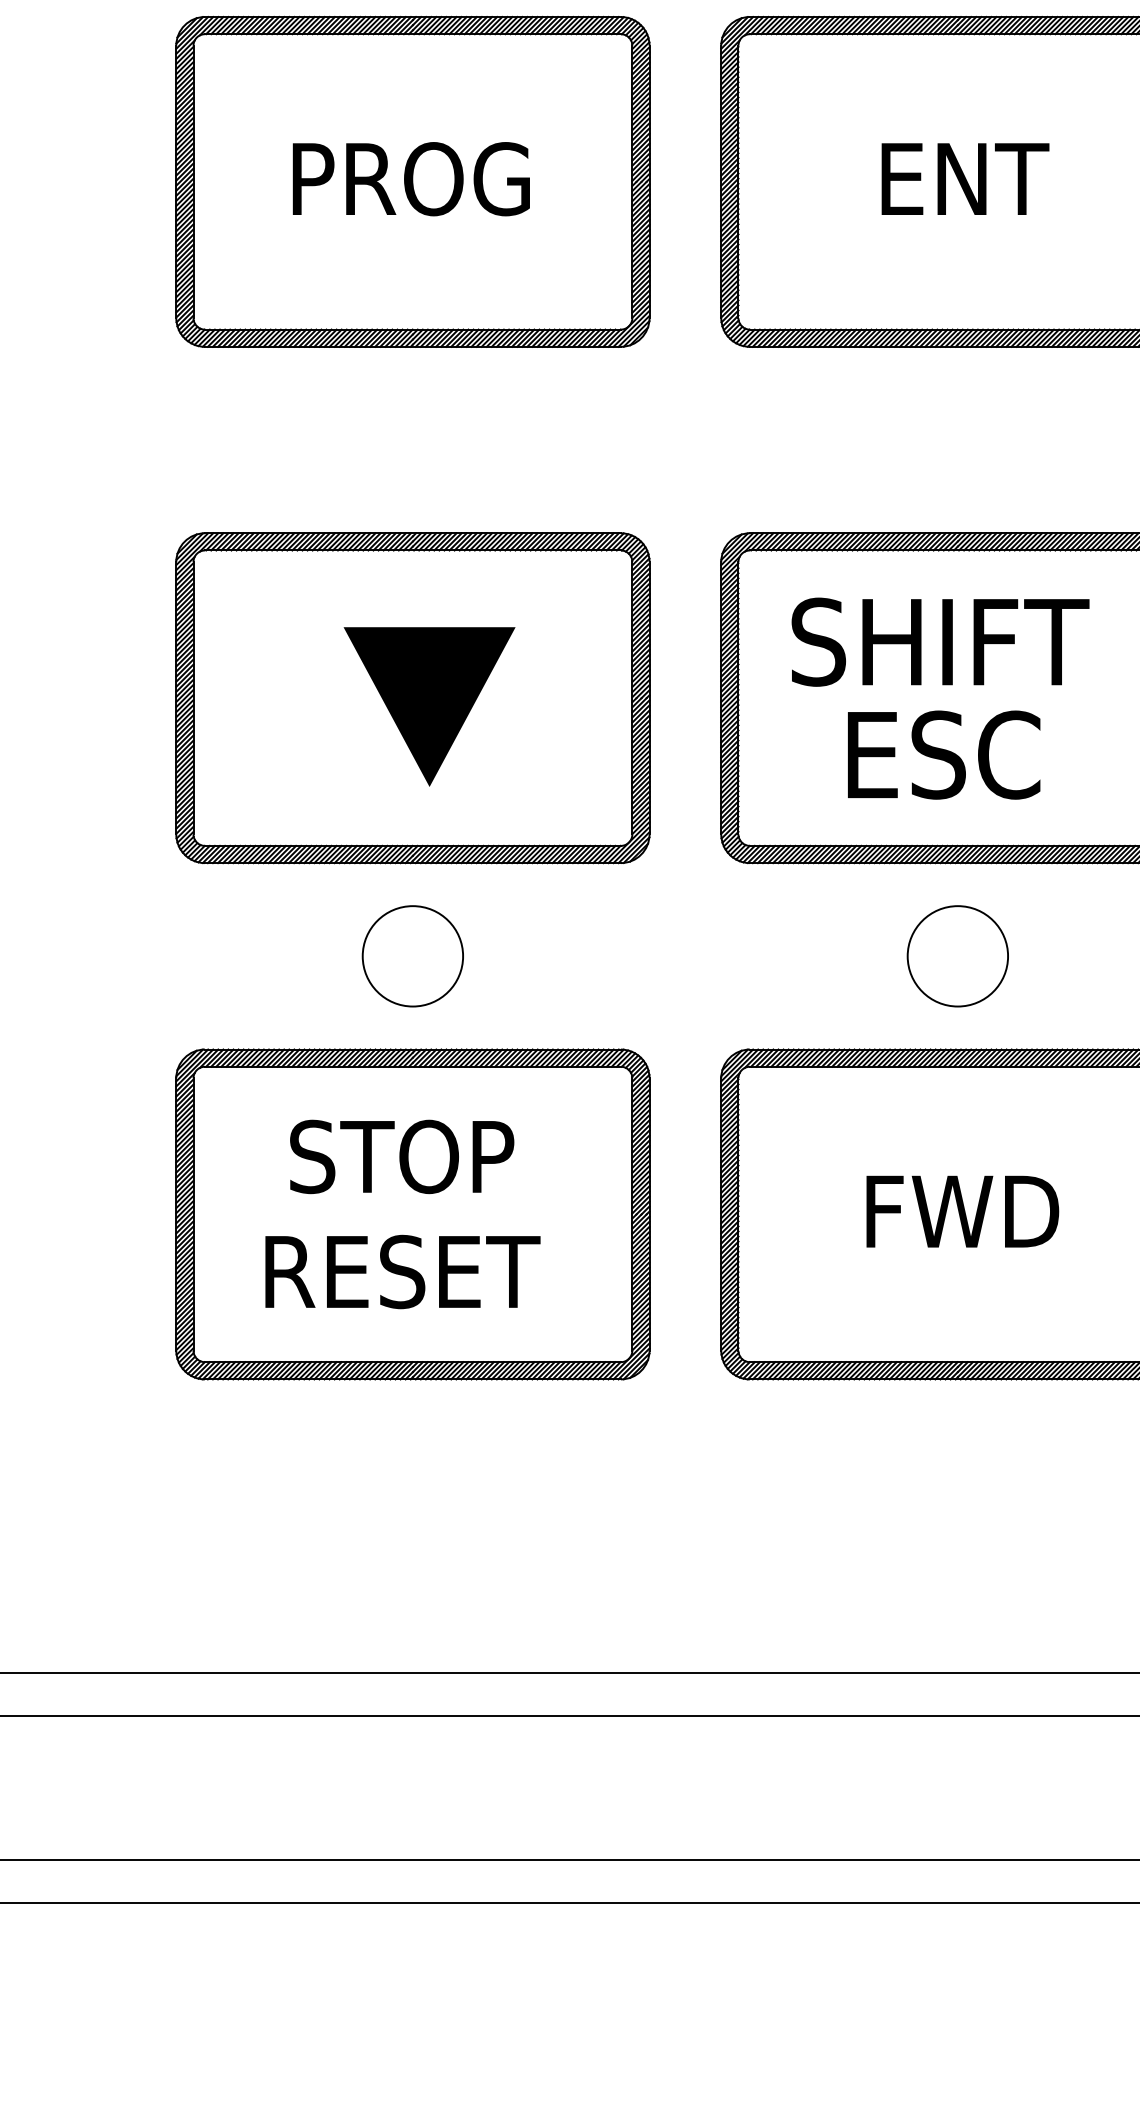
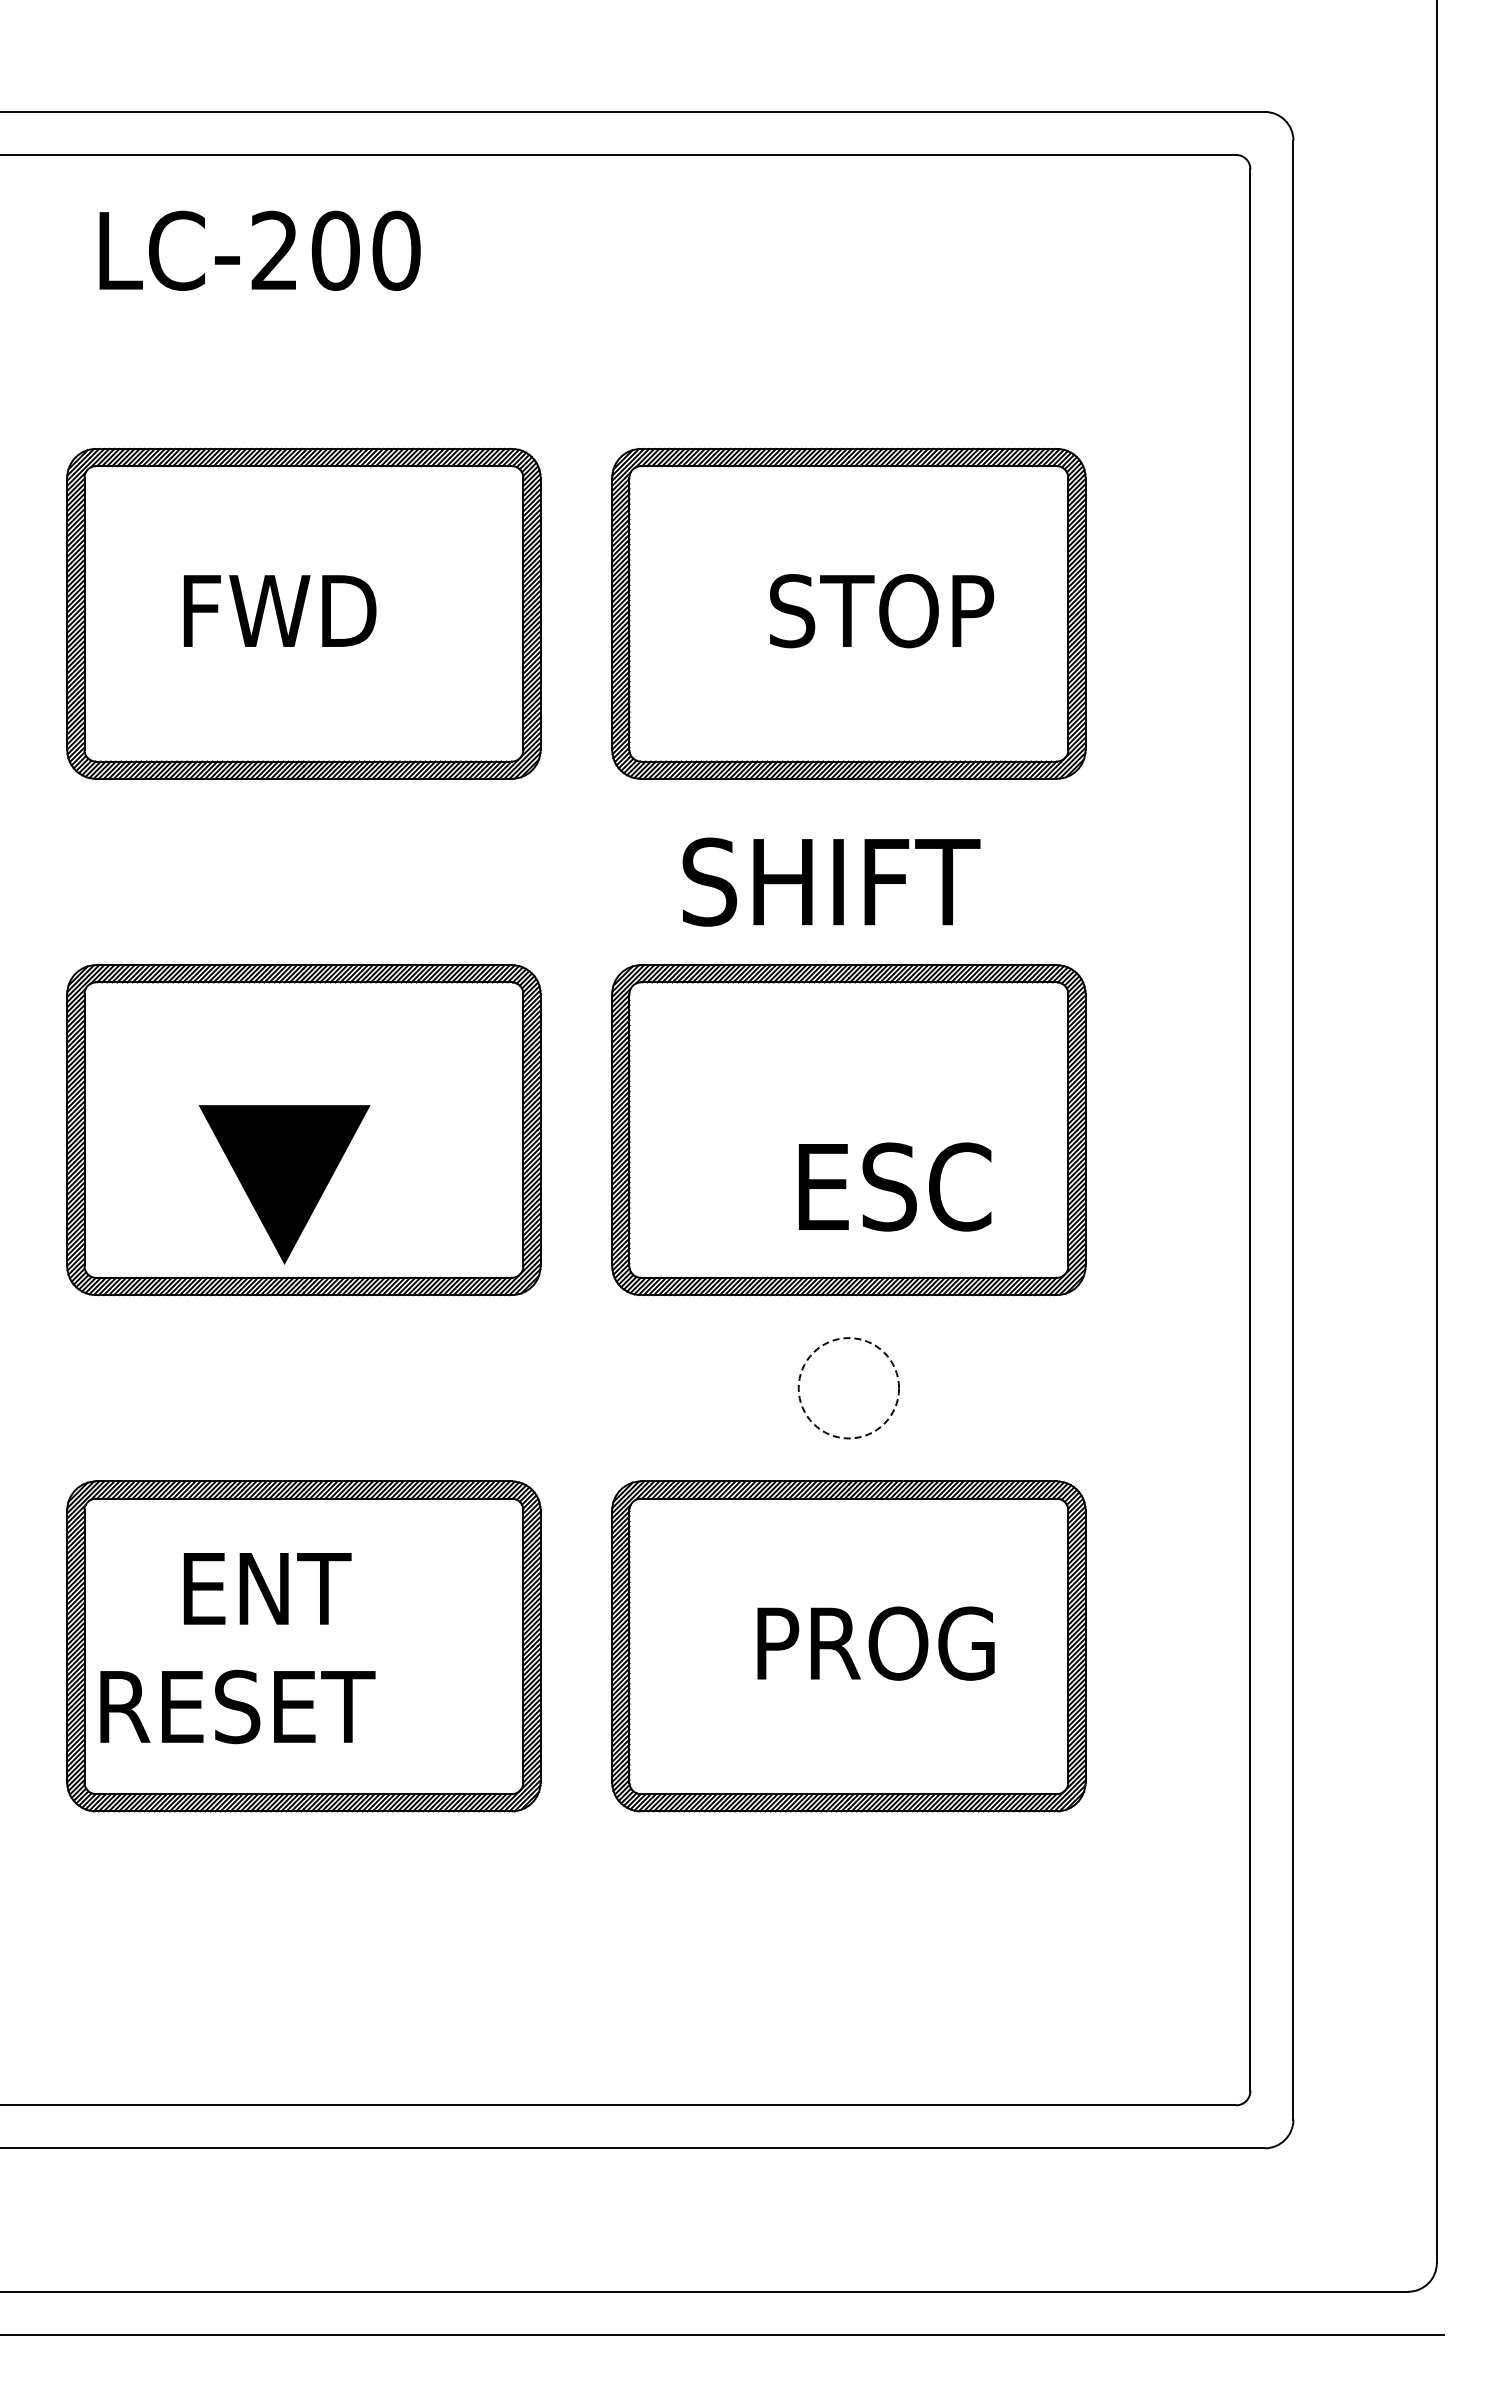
text: (415, 179) -> (306, 611), PROG -> FWD
text: (990, 179) -> (881, 611), ENT -> STOP
text: (940, 641) -> (831, 881), moved
line: (429, 706) -> (284, 1184), moved
text: (944, 754) -> (895, 1186), moved
circle: (412, 956) -> (303, 1388), removed
circle: (957, 956) -> (848, 1388), solid -> dashed
text: (402, 1156) -> (293, 1588), STOP -> ENT
text: (989, 1211) -> (880, 1643), FWD -> PROG
text: (402, 1271) -> (237, 1706), moved

